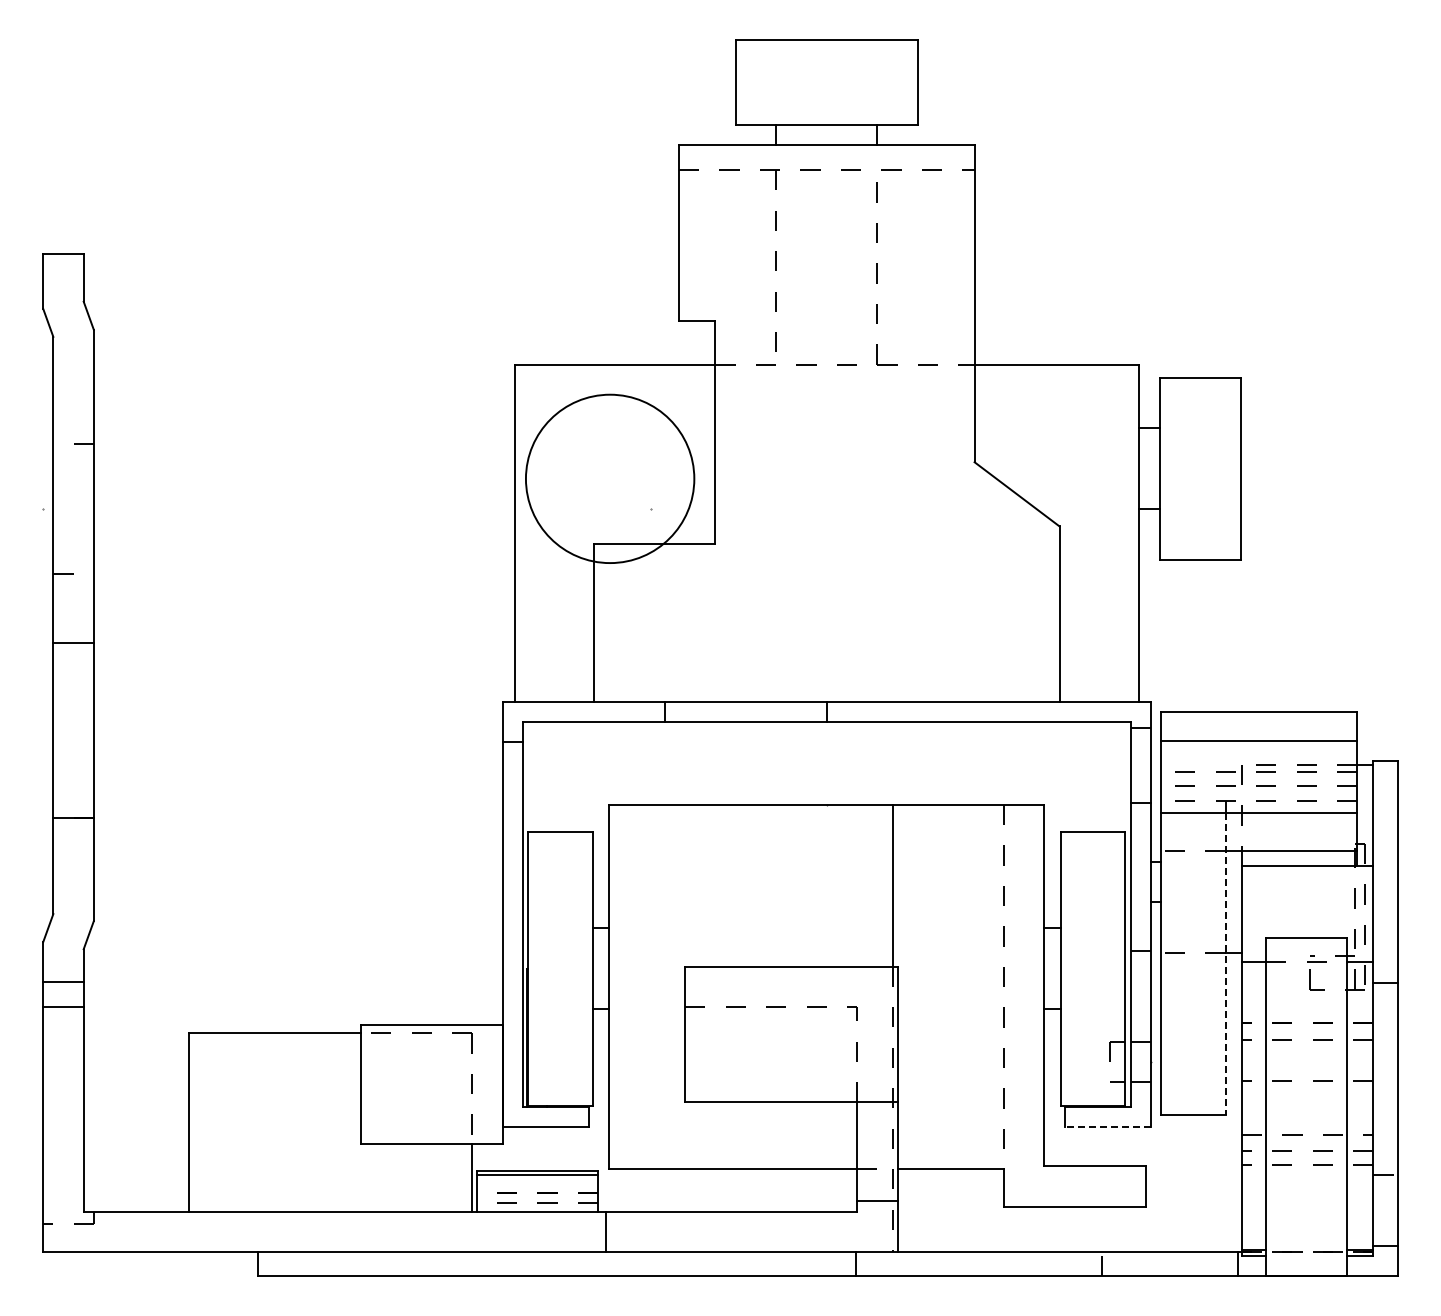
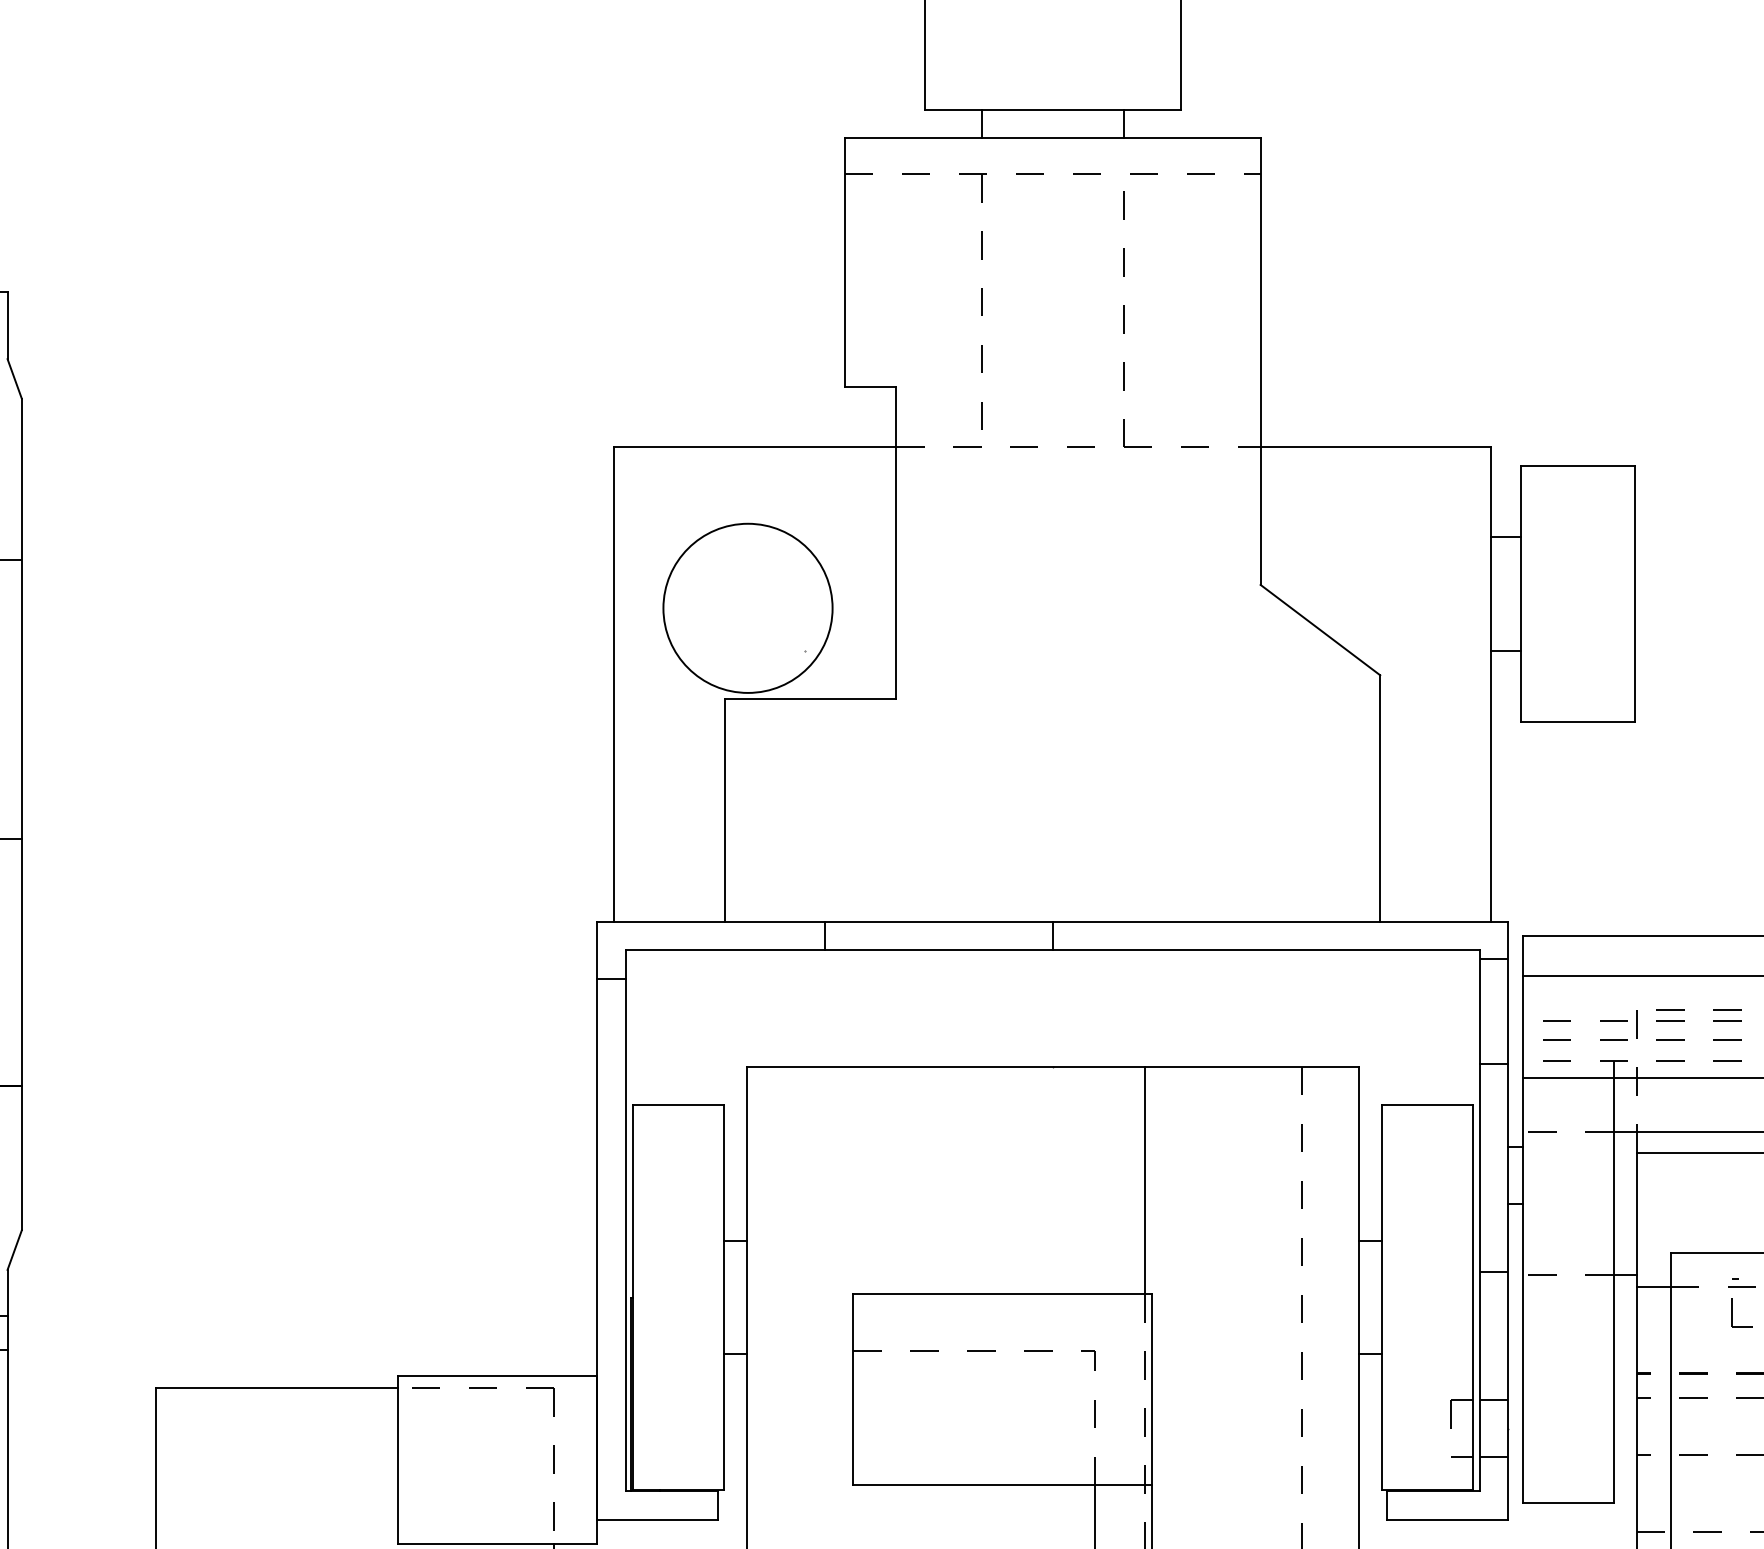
circle: (610, 478) -> (748, 607), size x0.71
line: (1225, 963) -> (1613, 1289), dashed -> solid
line: (1107, 1126) -> (1447, 1519), dashed -> solid

